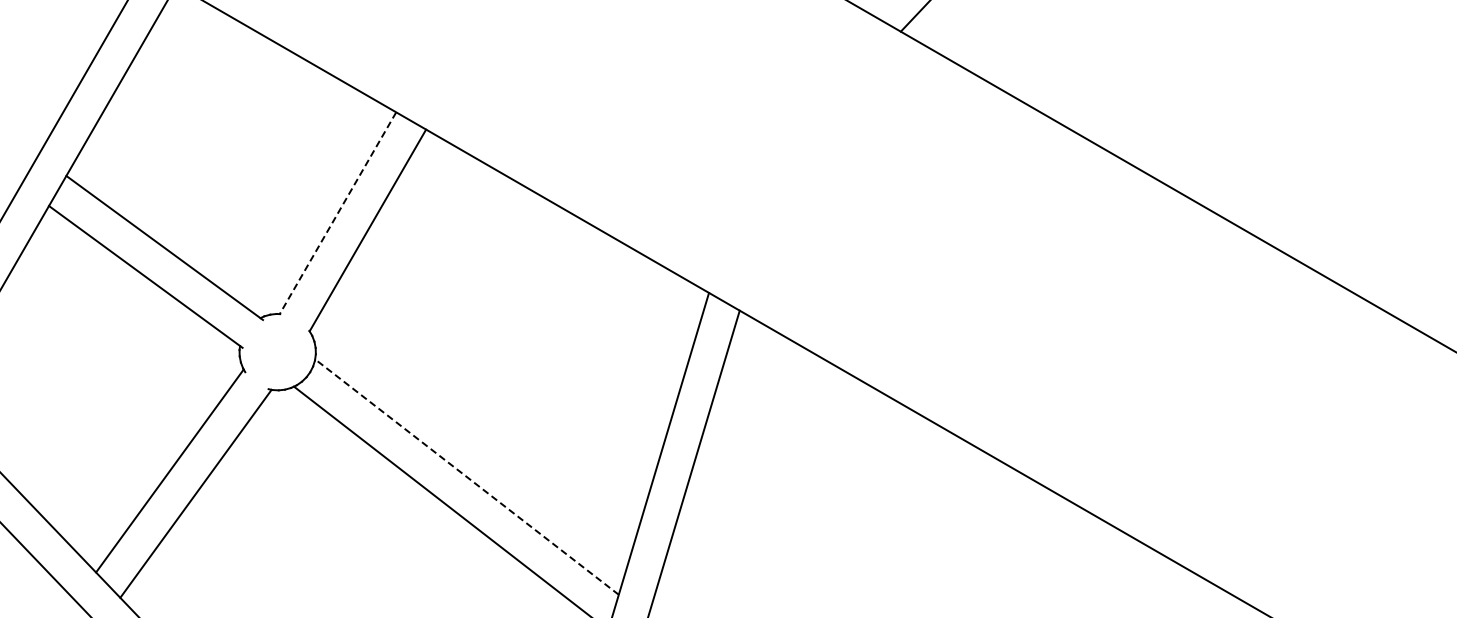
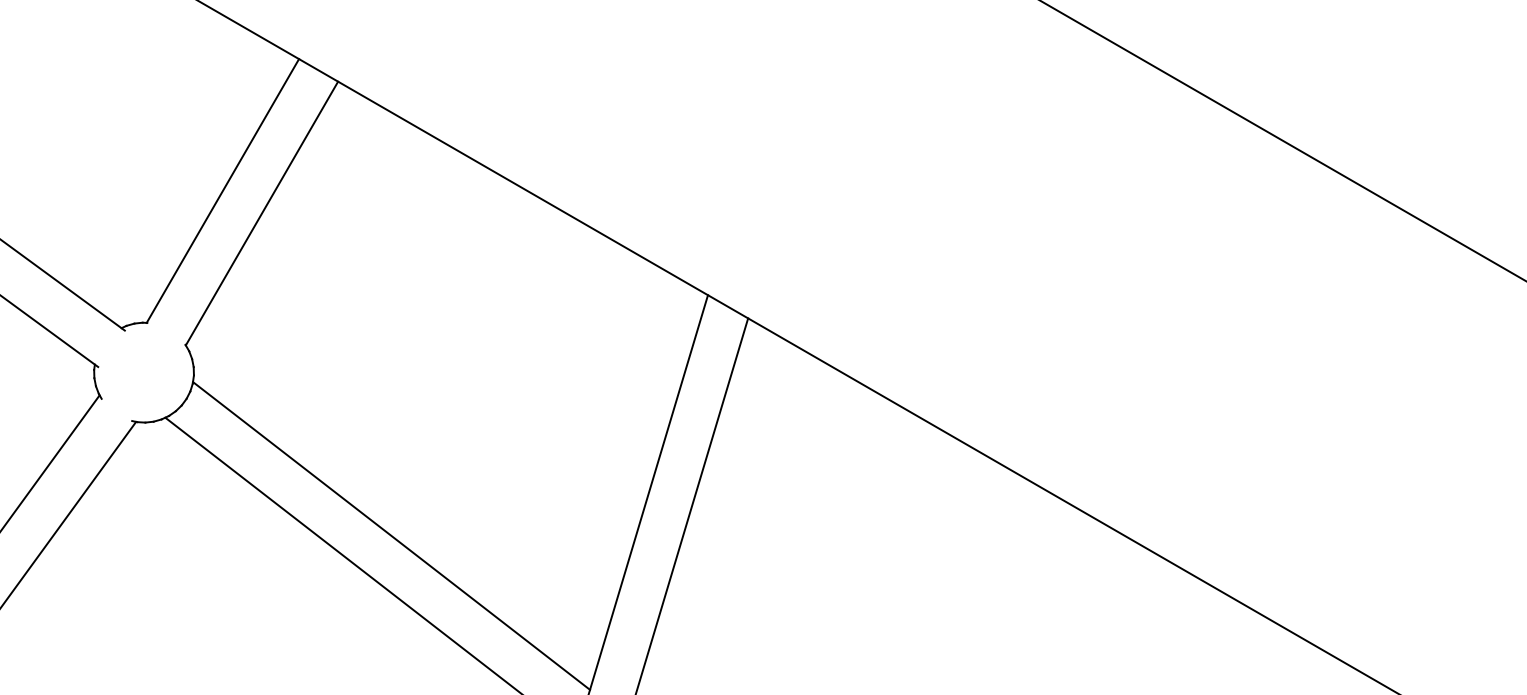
line: (337, 213) -> (222, 191), dashed -> solid
line: (466, 476) -> (390, 535), dashed -> solid

